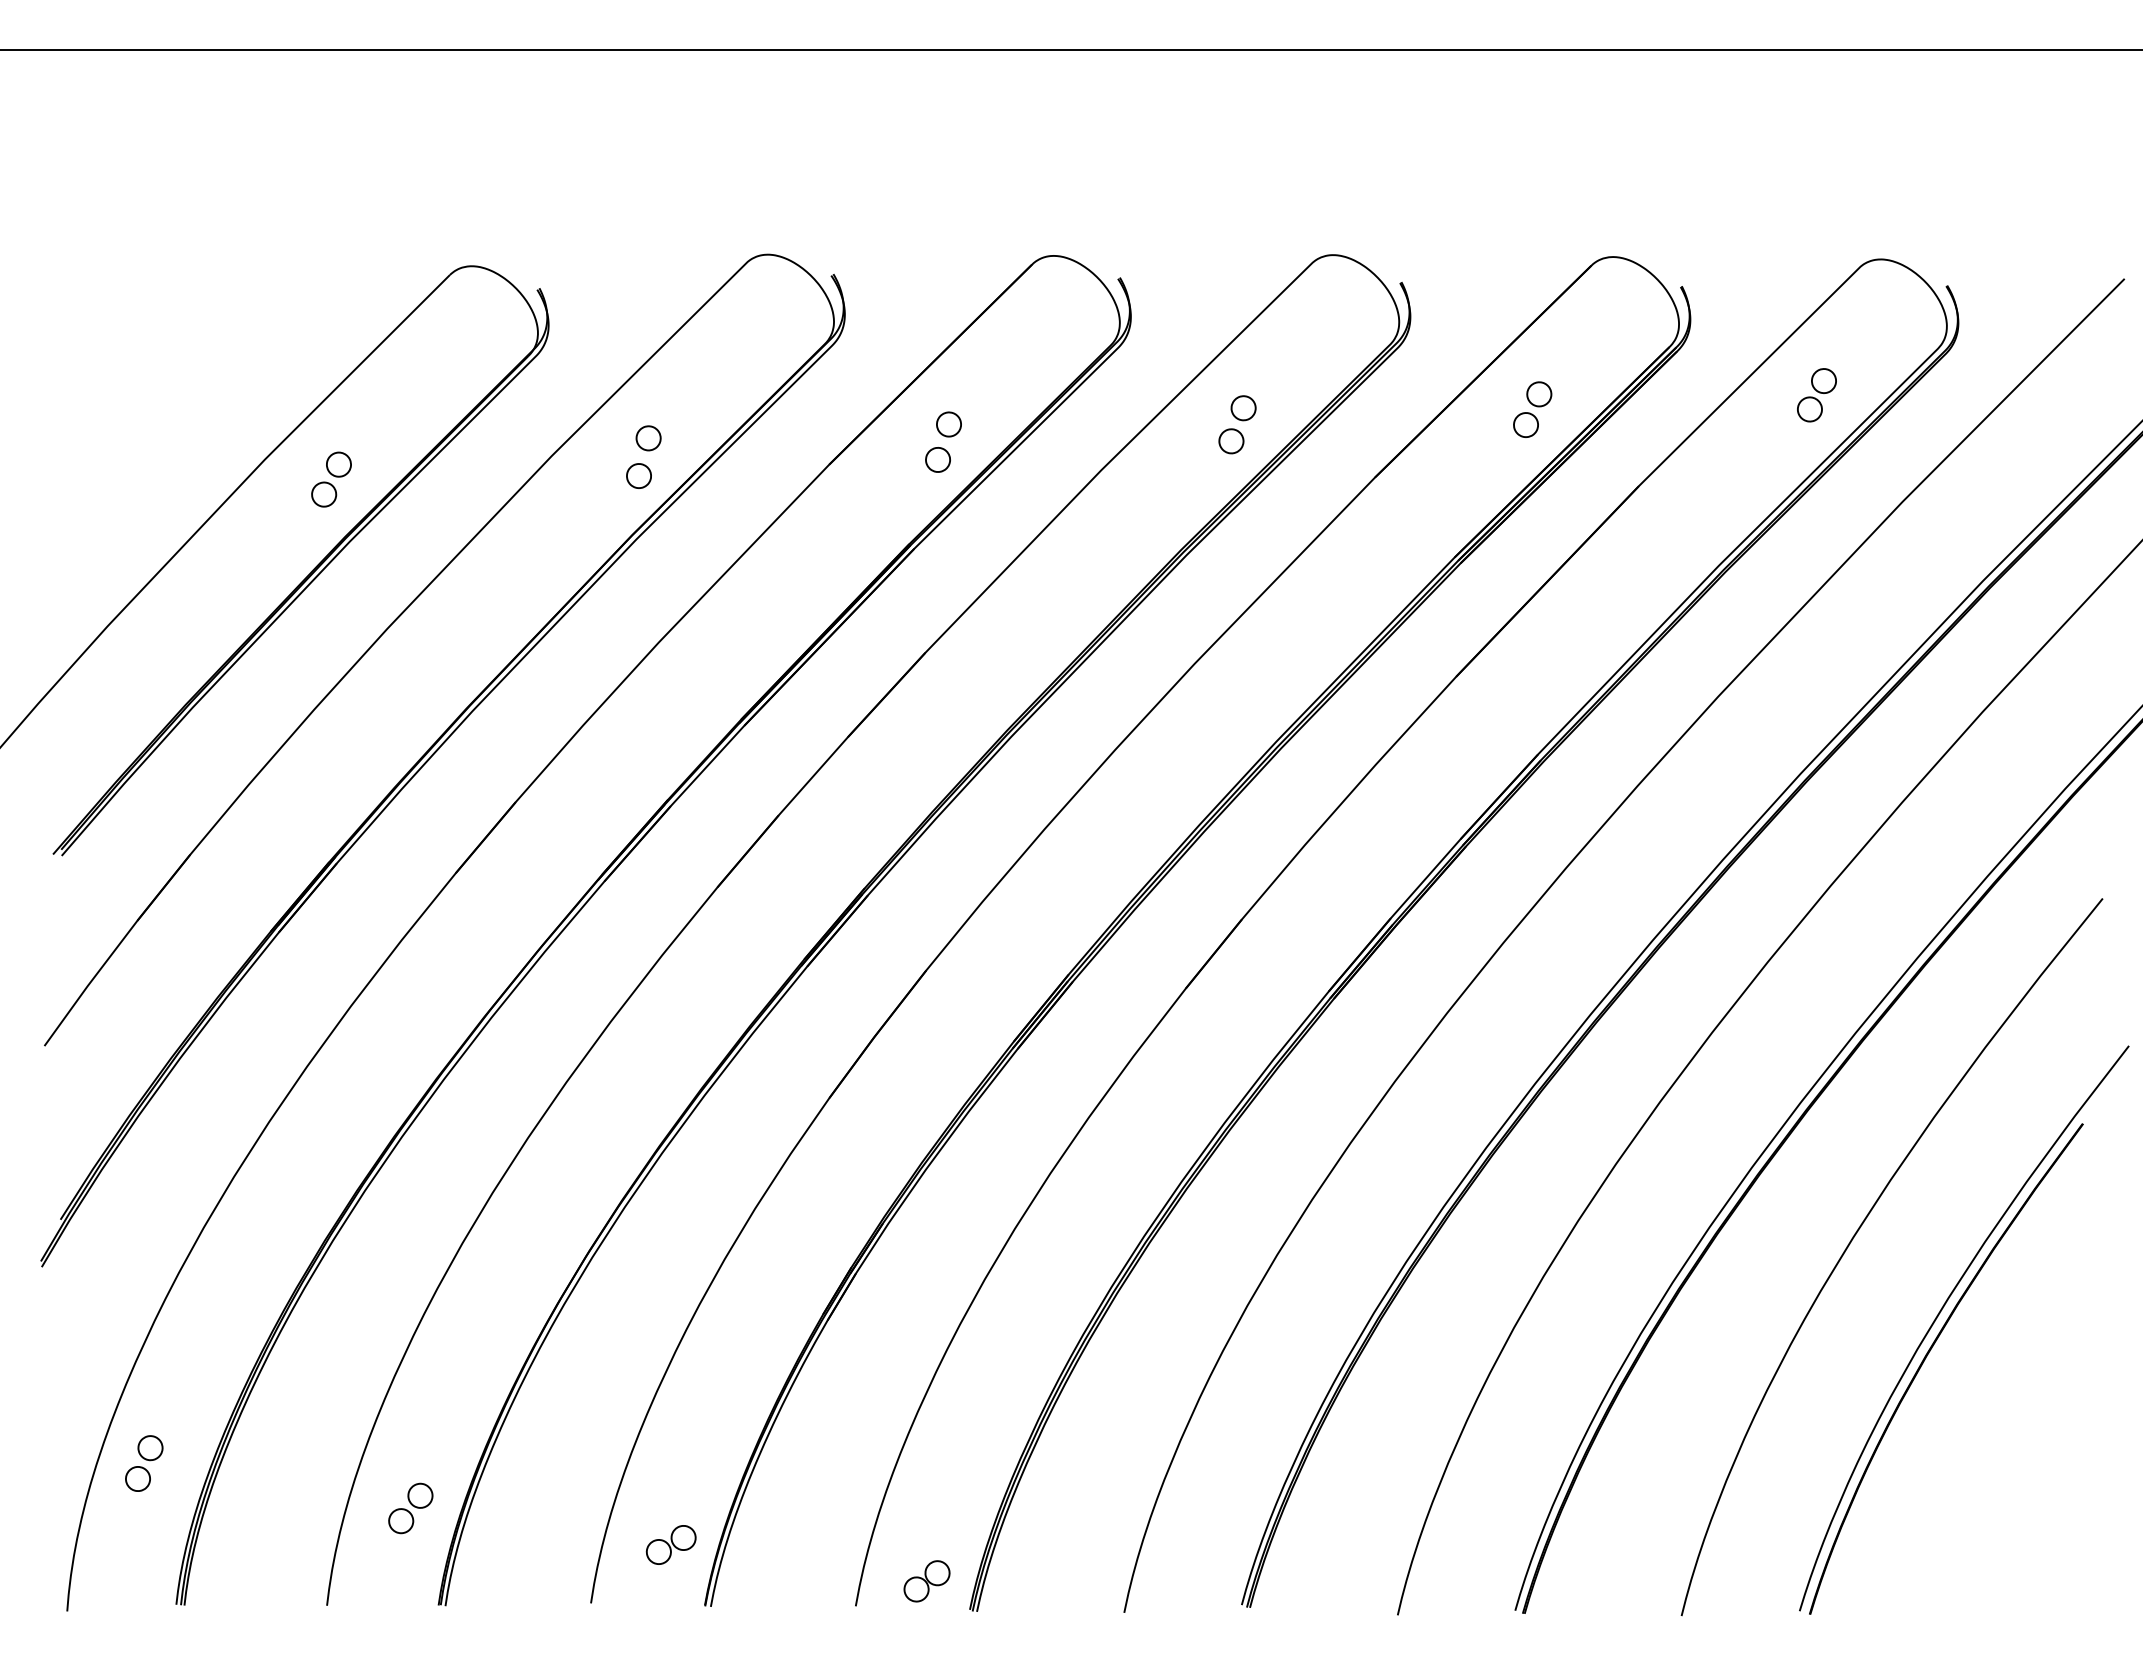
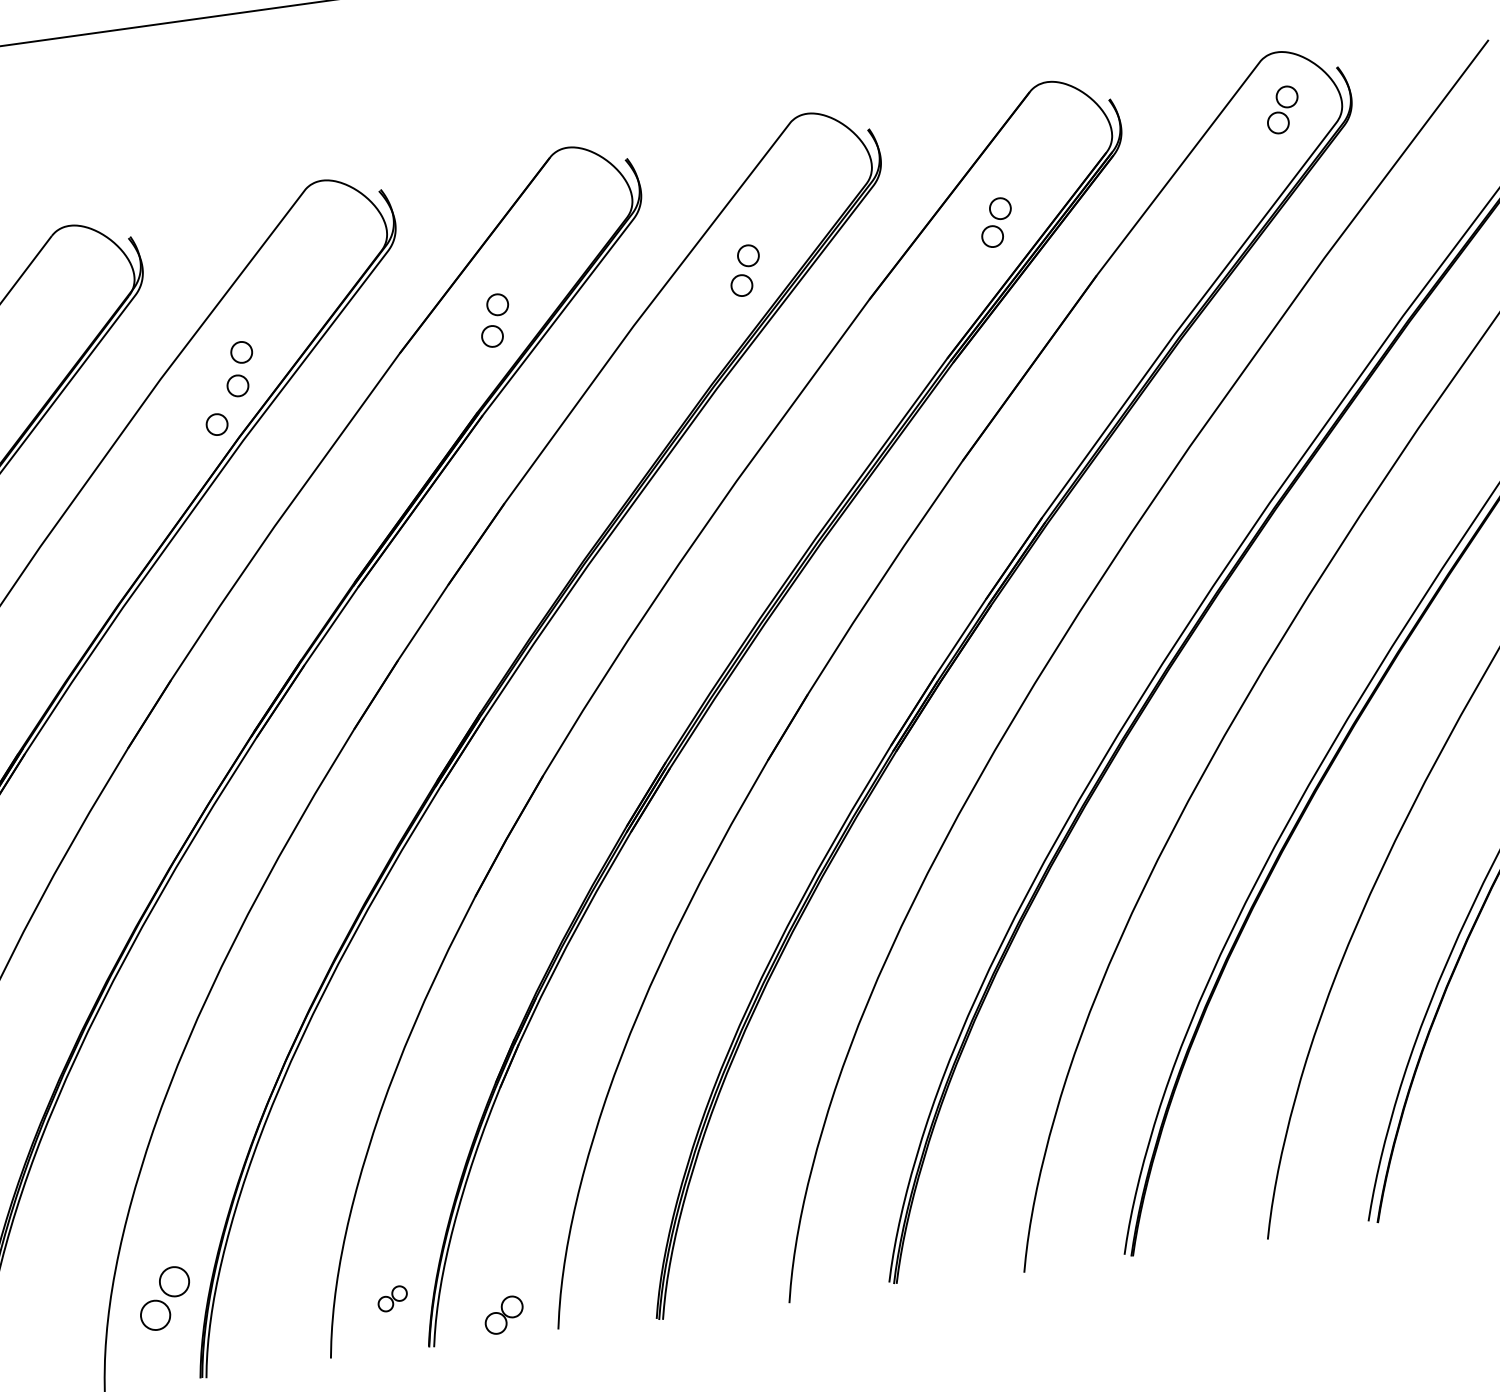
part: (1816, 395) -> (1282, 110), moved
part: (608, 516) -> (216, 424), added
part: (410, 1508) -> (164, 1298), size x1.4
part: (670, 1544) -> (392, 1298), size x0.7
part: (926, 1581) -> (503, 1315), moved

